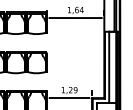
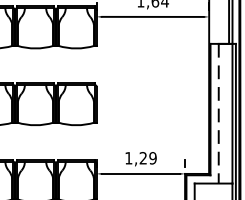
line: (109, 67) -> (219, 113), solid -> dashed

